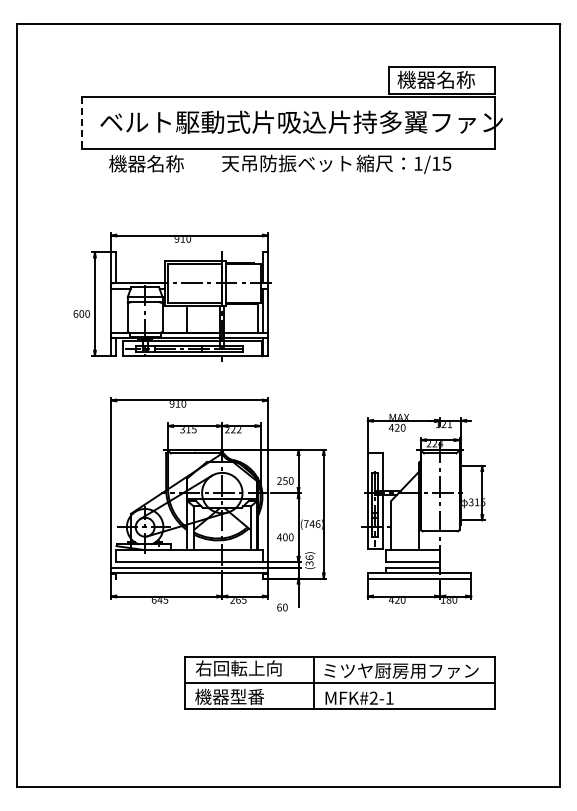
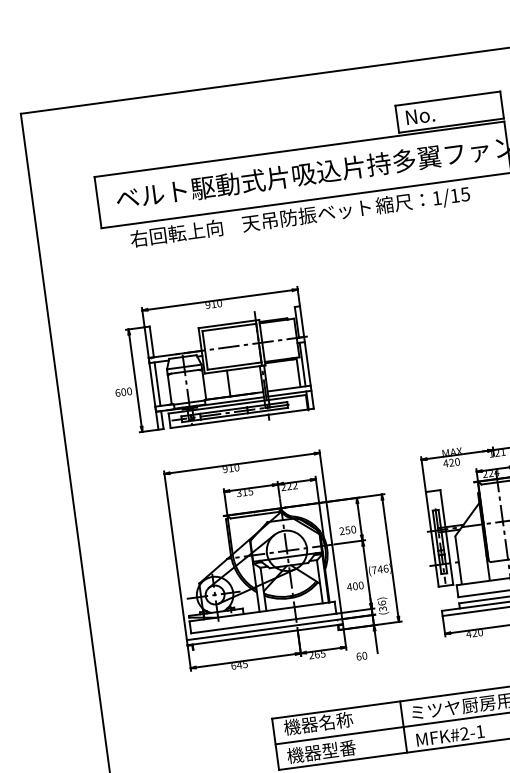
text: (435, 79) -> (442, 112), 機器名称 -> No.
line: (81, 122) -> (97, 202), dashed -> solid
text: (155, 163) -> (176, 233), 機器名称 -> 右回転上向
line: (116, 310) -> (157, 384), added
text: (238, 668) -> (326, 722), 右回転上向 -> 機器名称

